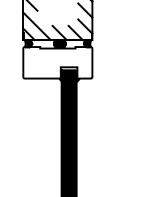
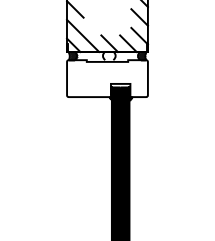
hatch: (59, 43) -> (109, 55), removed

